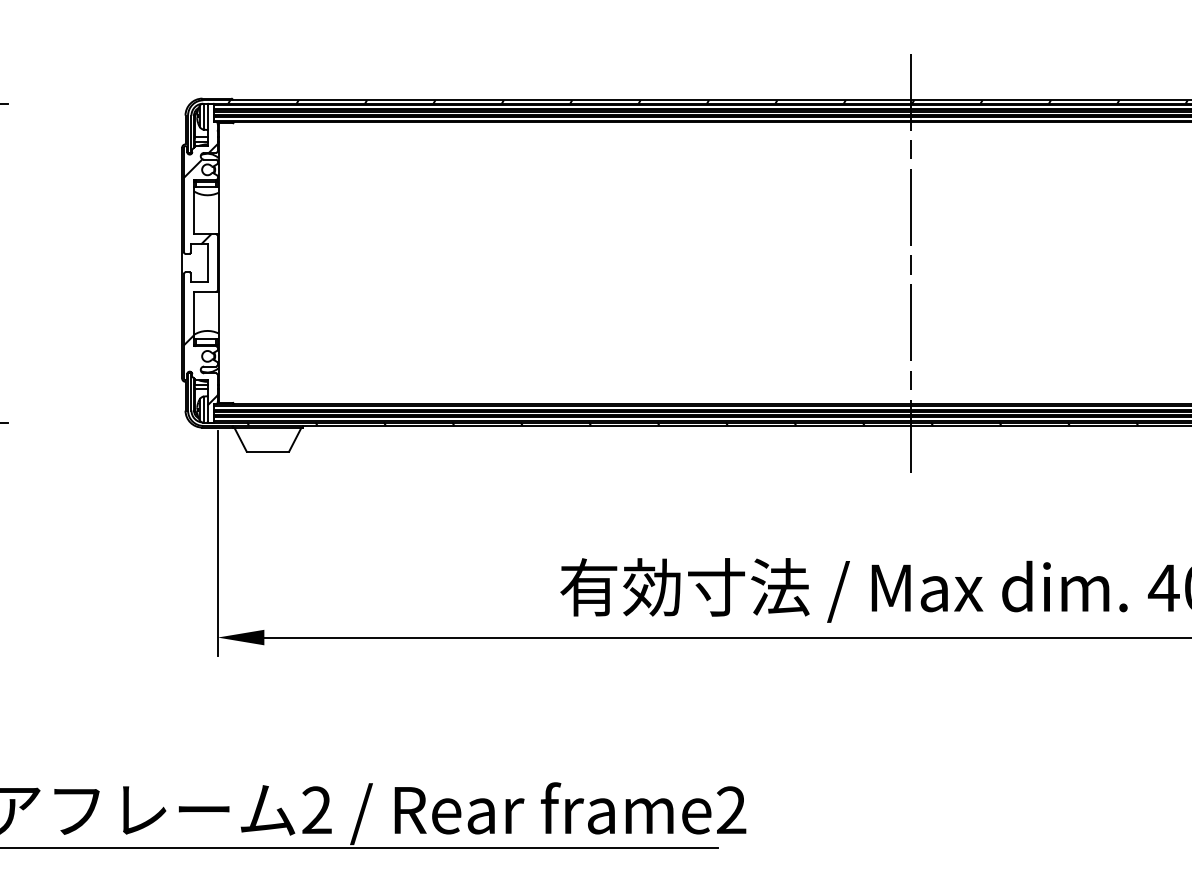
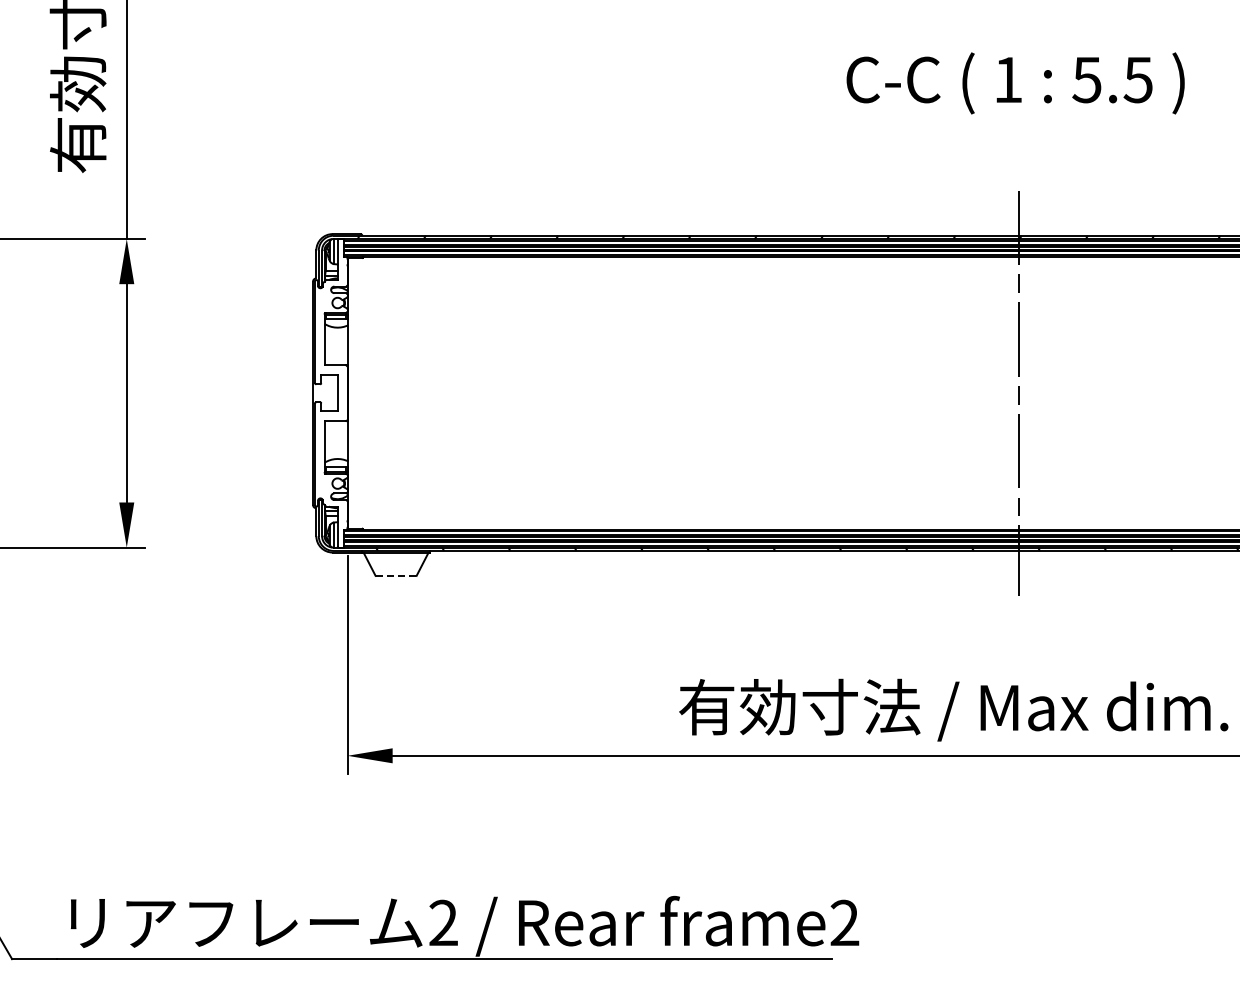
hatch: (200, 274) -> (330, 404), removed
line: (268, 451) -> (396, 575), solid -> dashed

